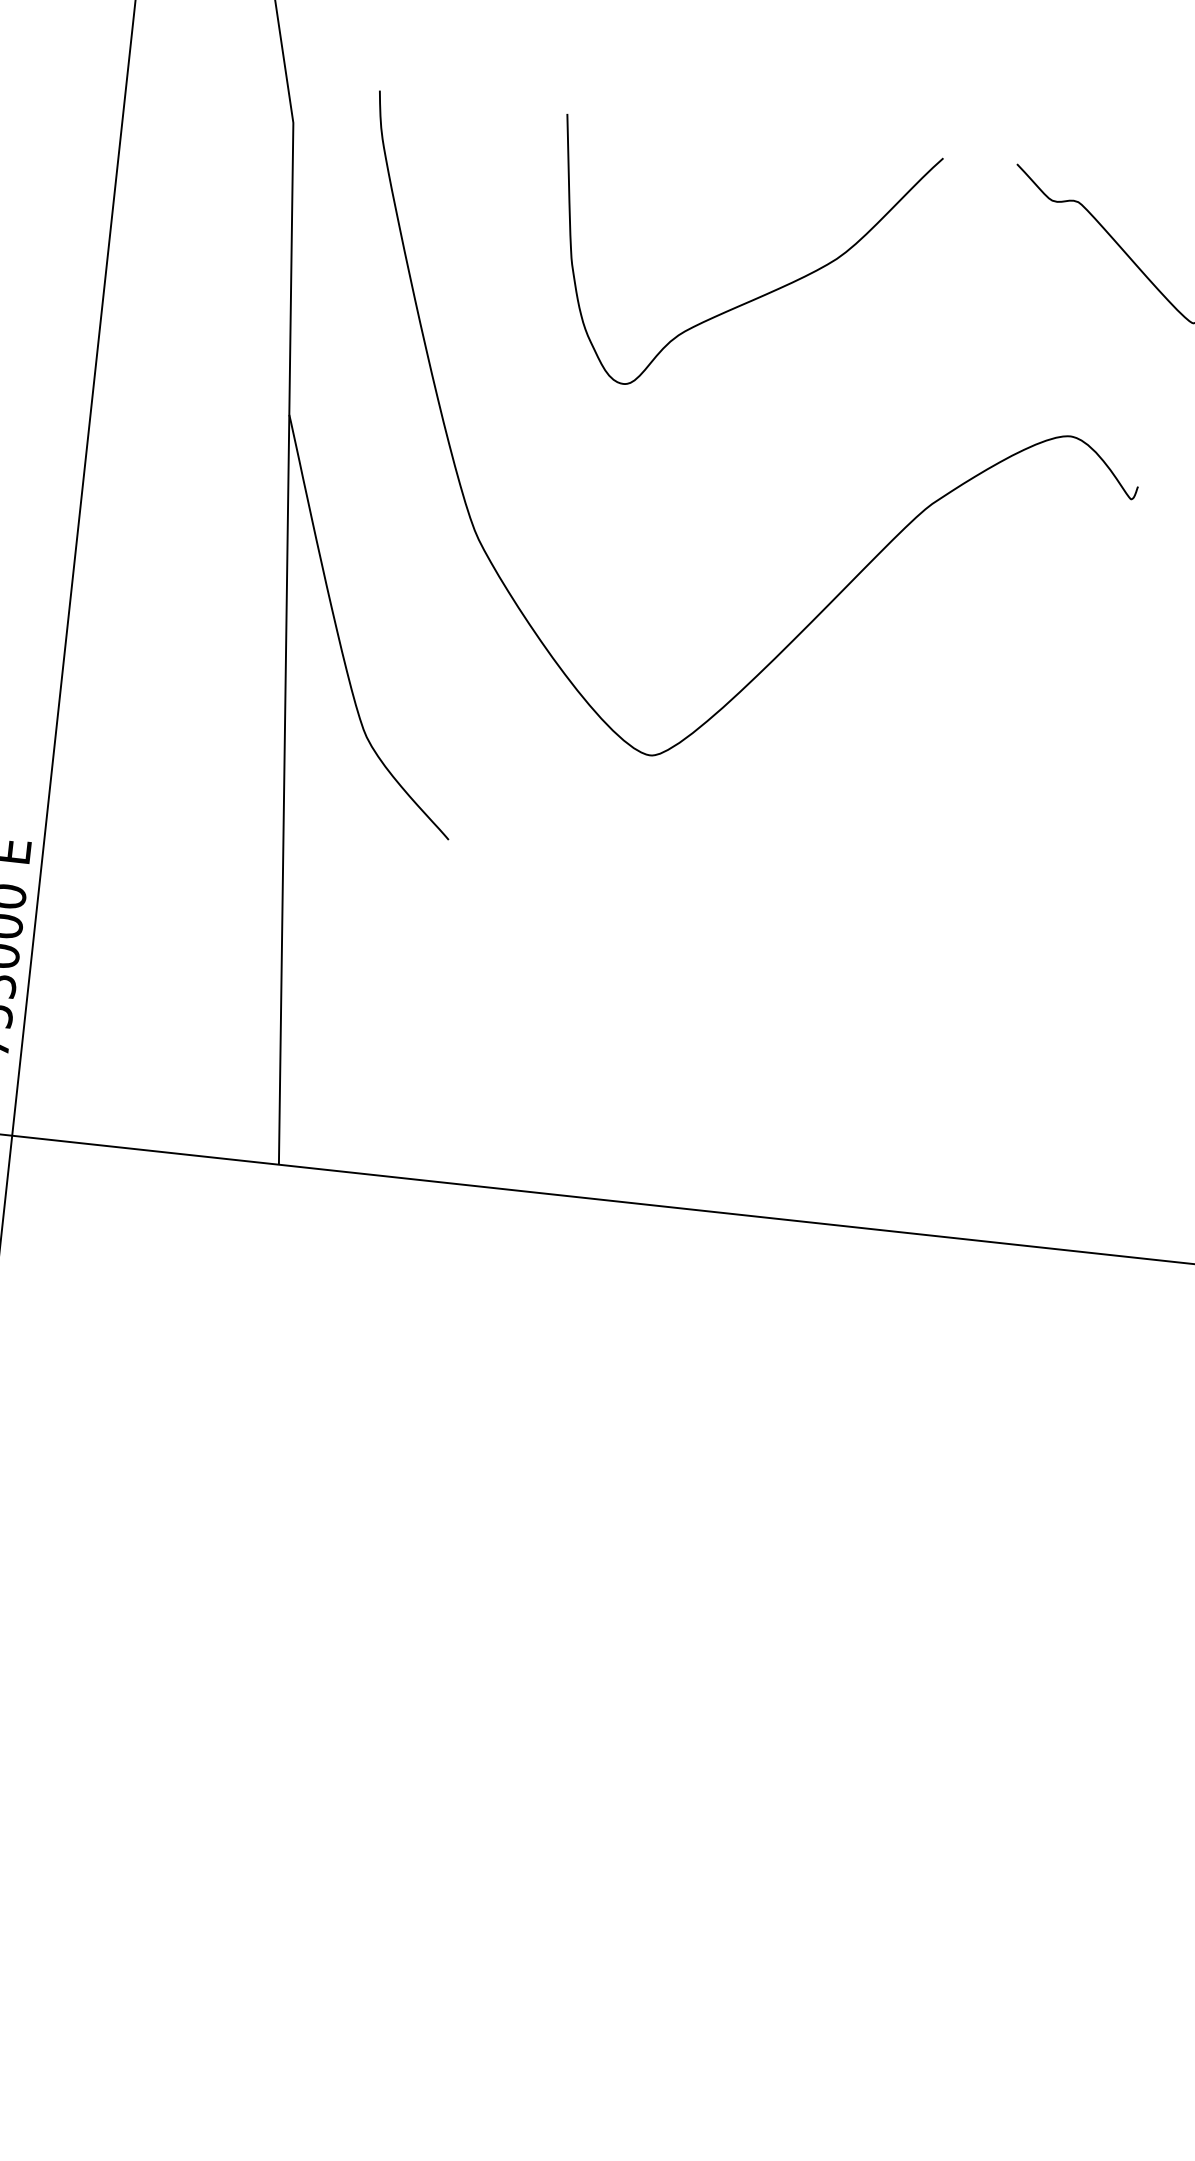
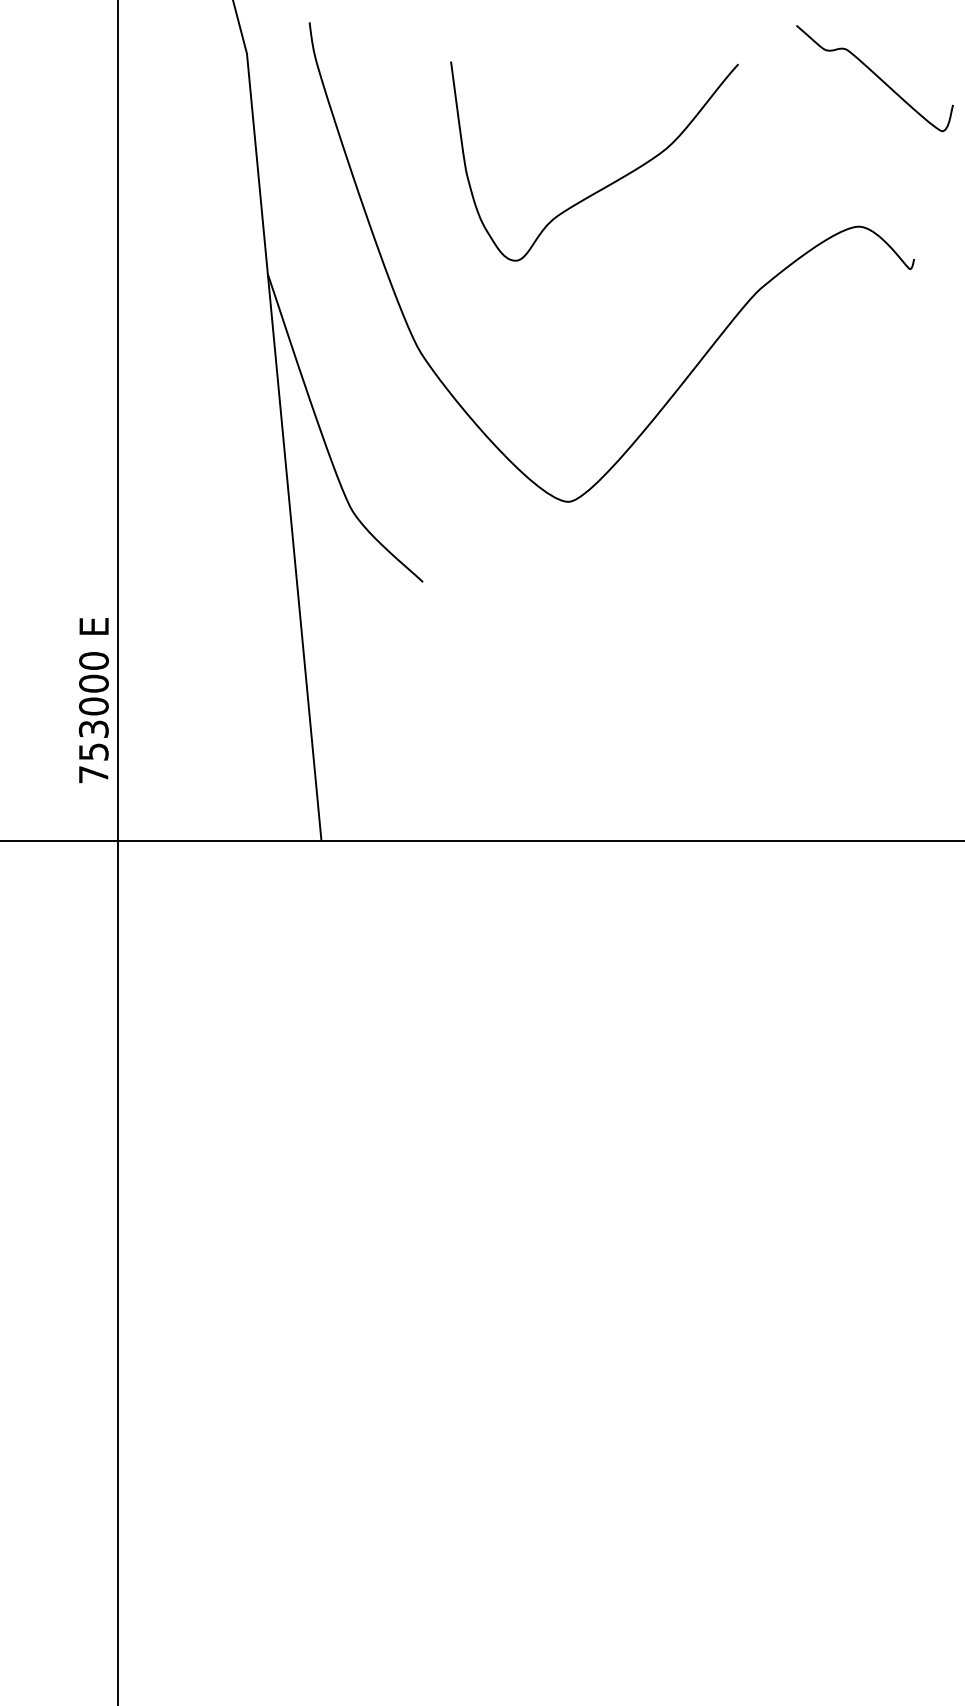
curve: (753, 298) -> (606, 185), moved

